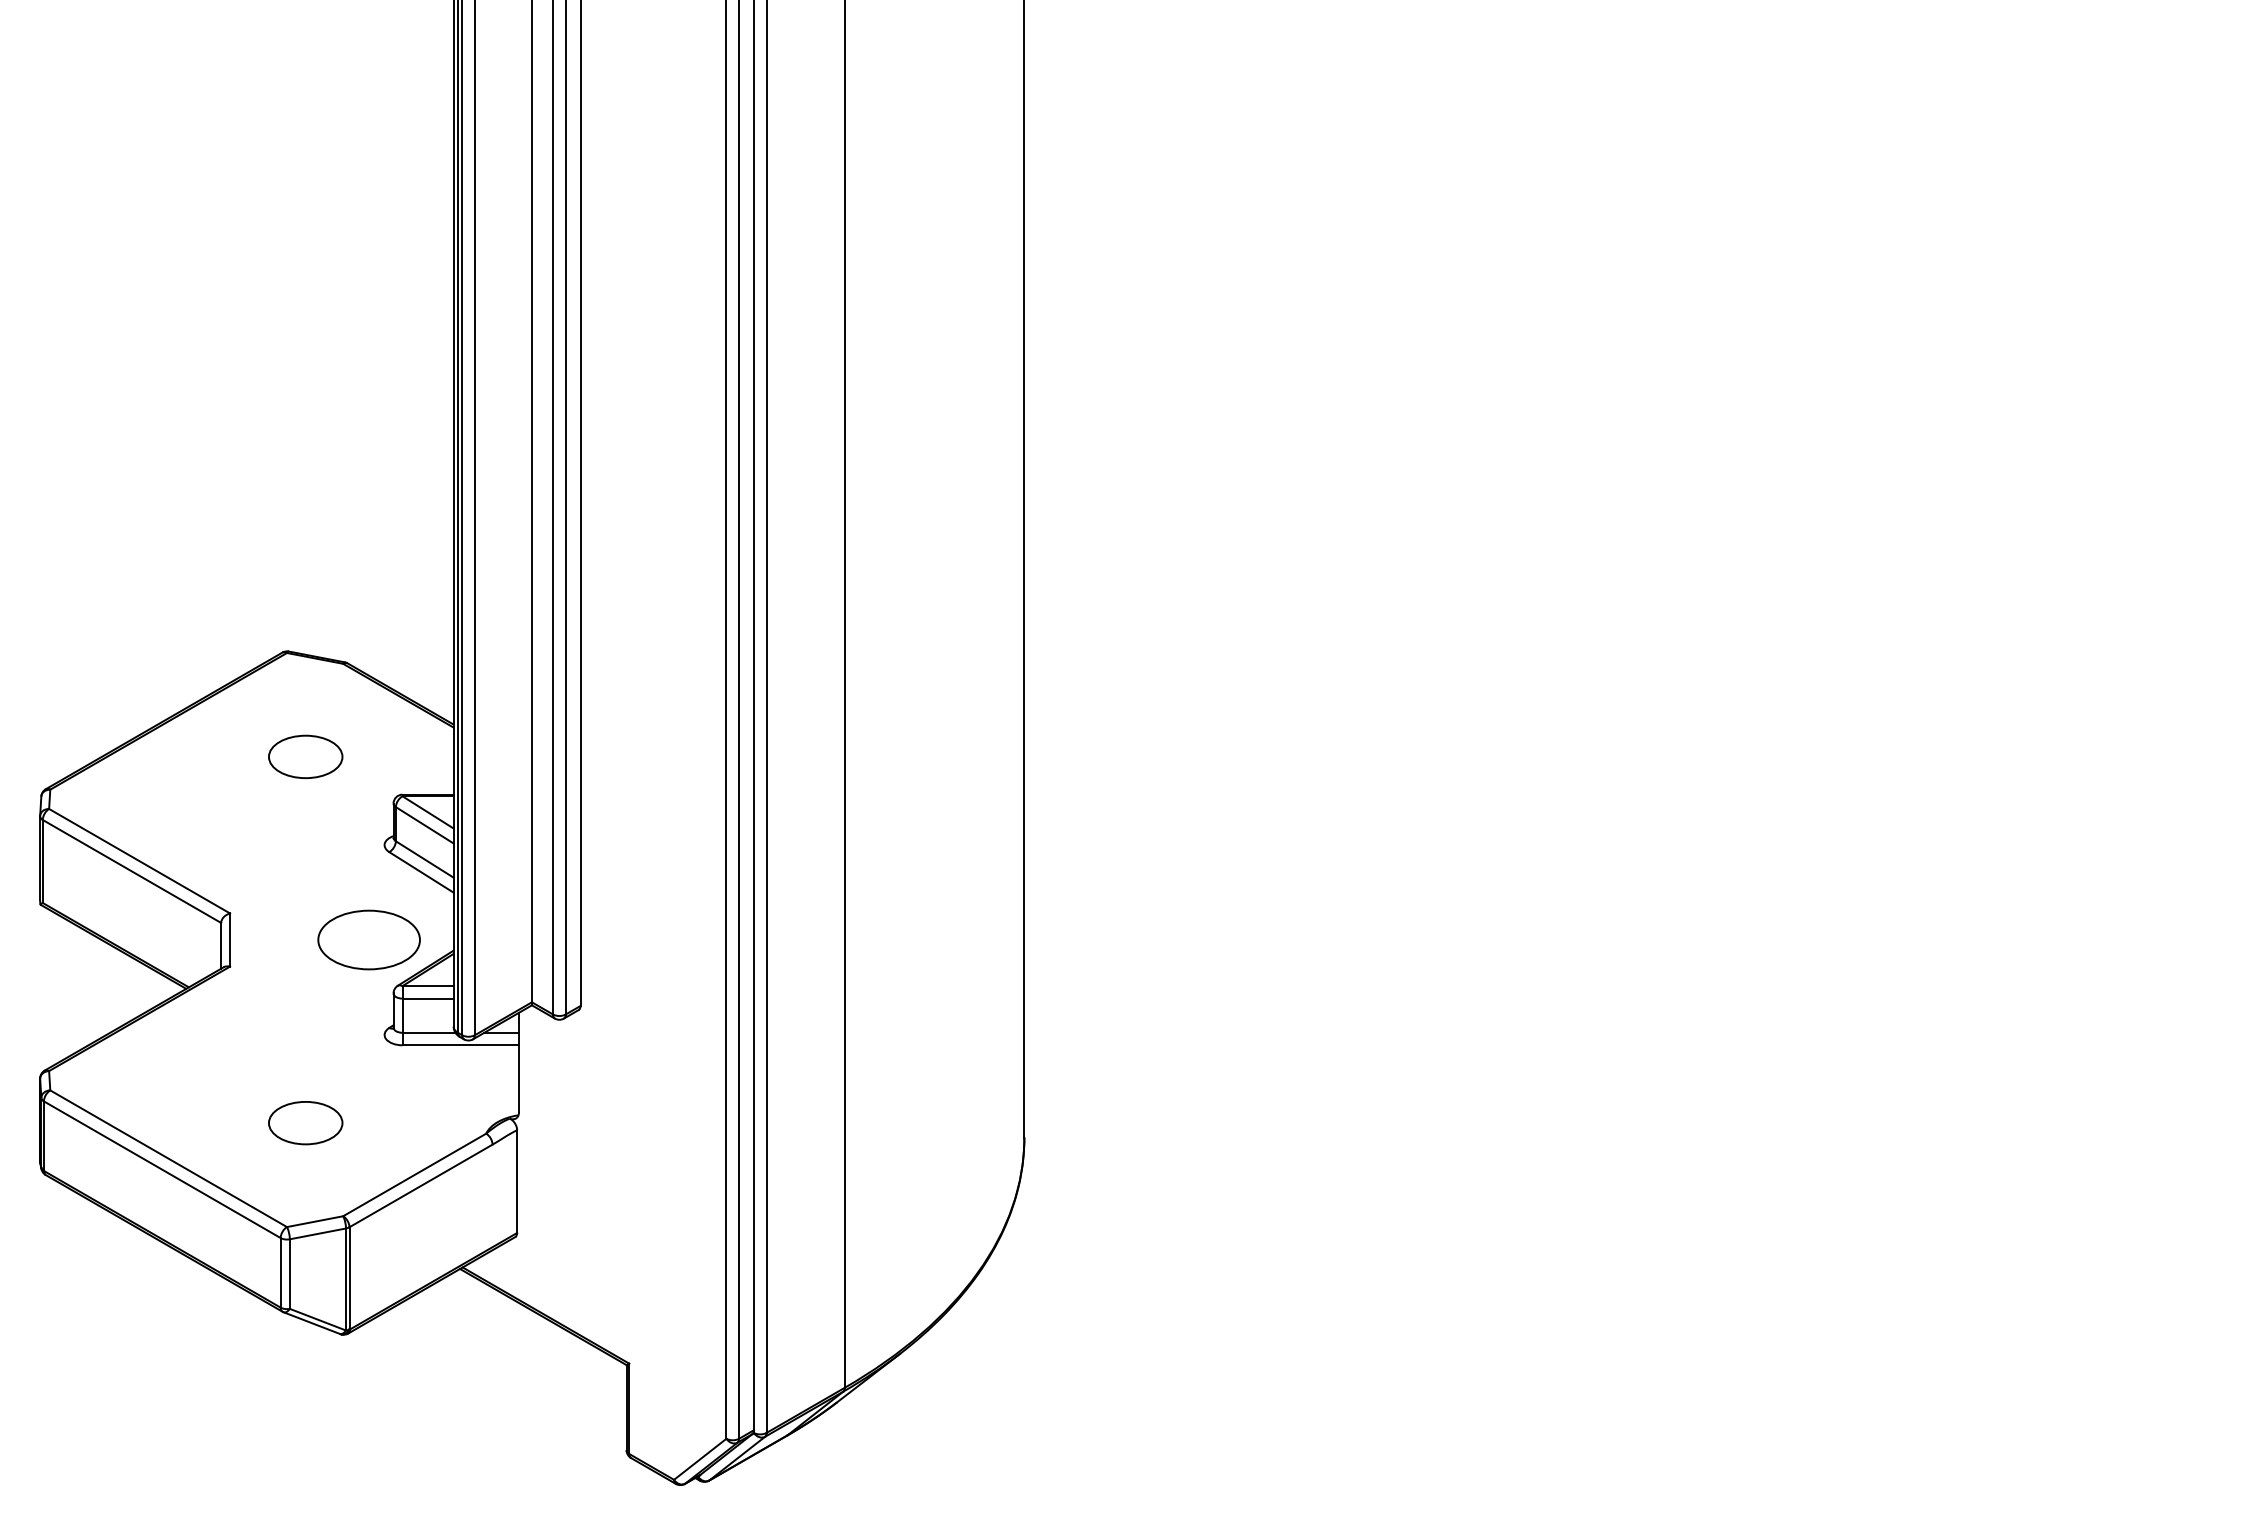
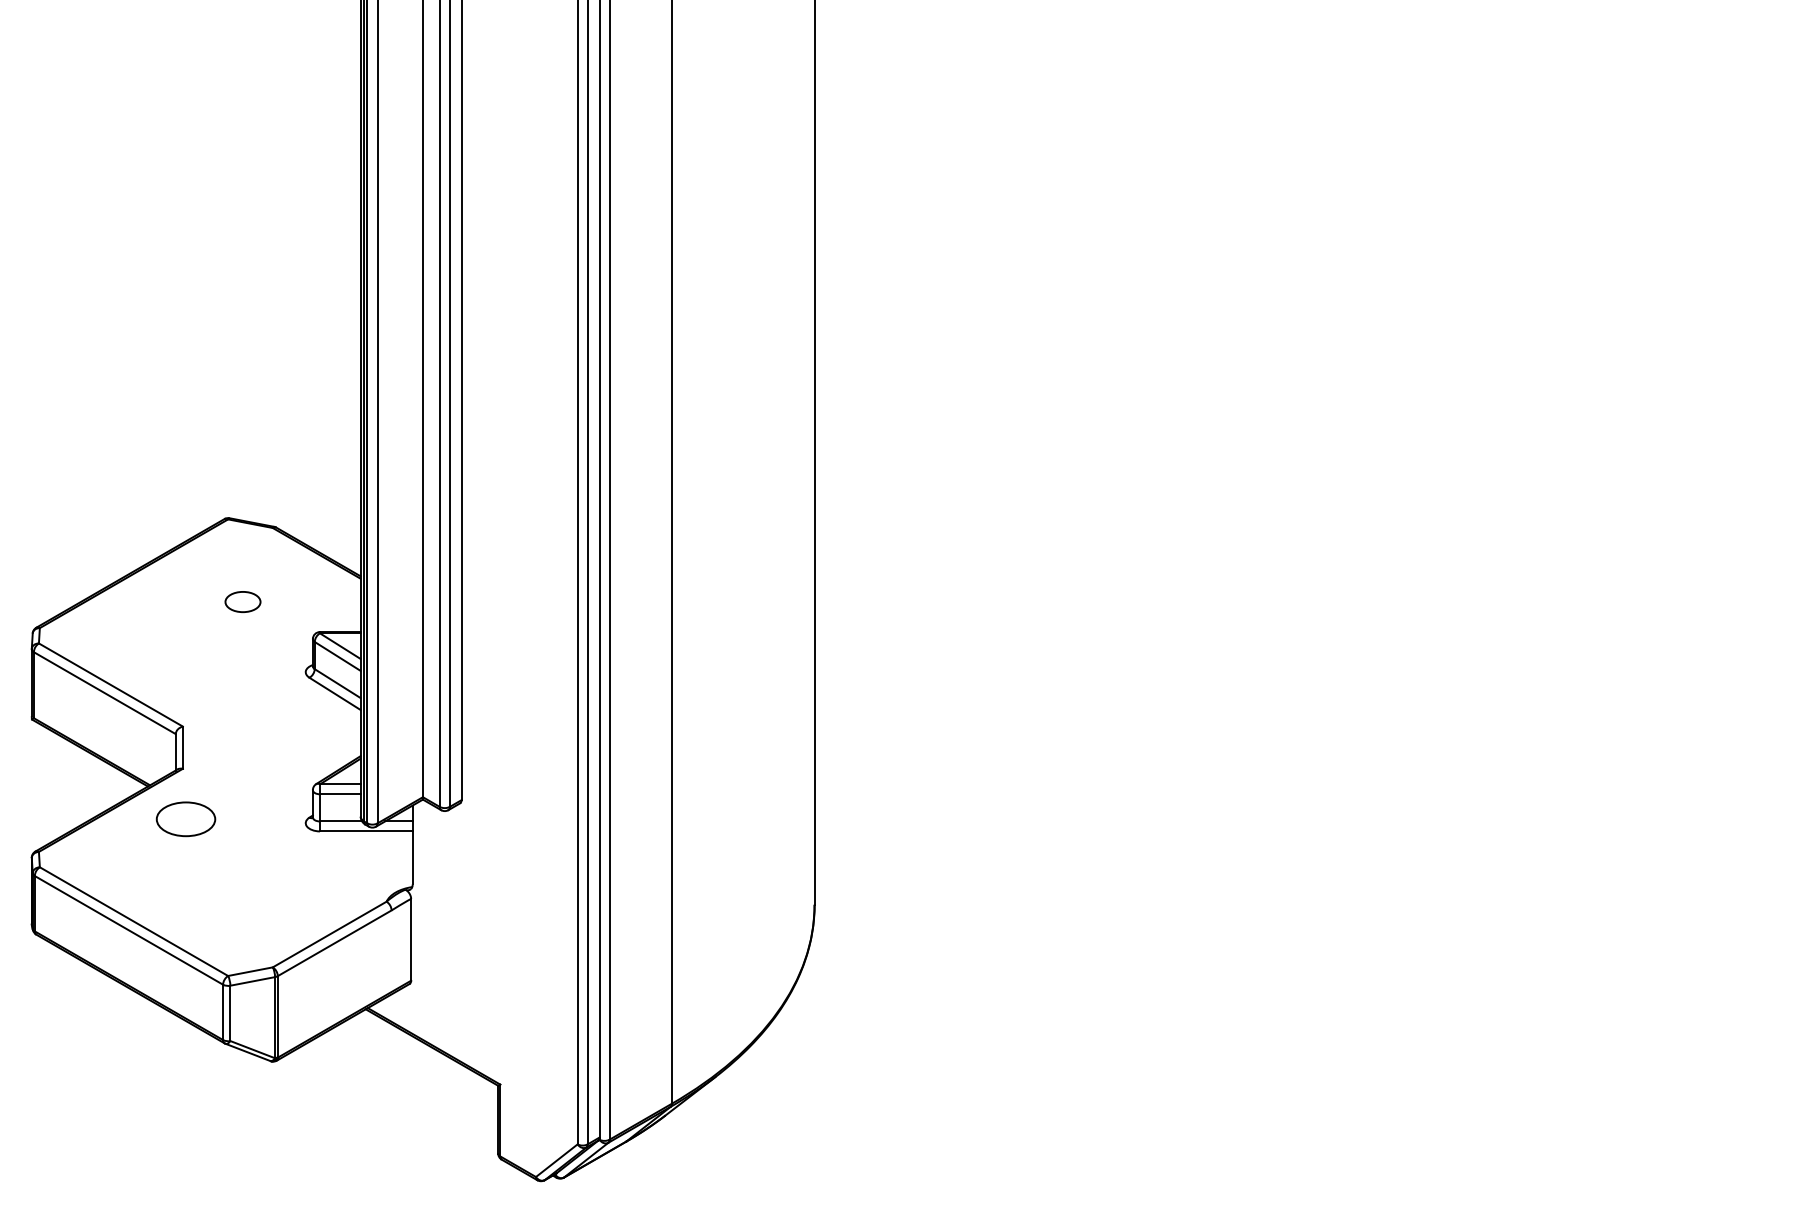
part: (305, 756) -> (242, 601), size x0.6
part: (369, 939) -> (293, 747), removed
part: (305, 1123) -> (185, 819), moved

